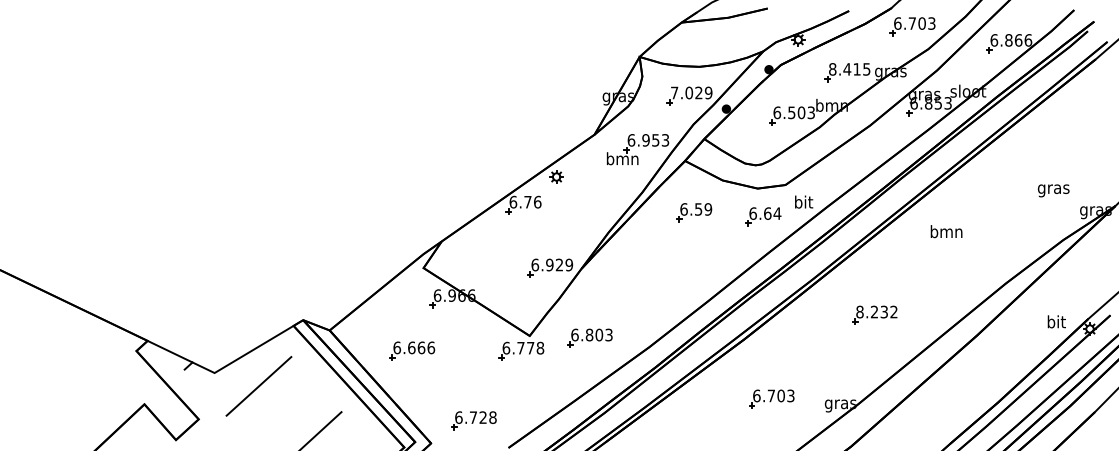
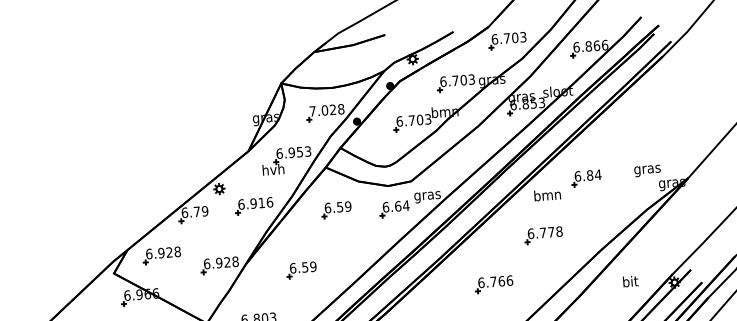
text: (849, 69) -> (457, 80), 8.415 -> 6.703
text: (708, 93) -> (341, 109), 7.029 -> 7.028
text: (791, 112) -> (411, 120), 6.503 -> 6.703
text: (622, 158) -> (273, 169), bmn -> hvh
text: (1053, 190) -> (647, 170), moved
part: (994, 196) -> (586, 177), added
part: (596, 200) -> (254, 206), added
text: (537, 201) -> (204, 210), 6.76 -> 6.79
text: (803, 203) -> (427, 195), bit -> gras
text: (946, 231) -> (547, 195), moved
part: (482, 250) -> (162, 255), added
part: (938, 260) -> (543, 234), added
text: (569, 264) -> (235, 261), 6.929 -> 6.928
part: (647, 280) -> (301, 269), added
text: (876, 311) -> (495, 281), 8.232 -> 6.766
text: (1056, 321) -> (630, 281), moved

